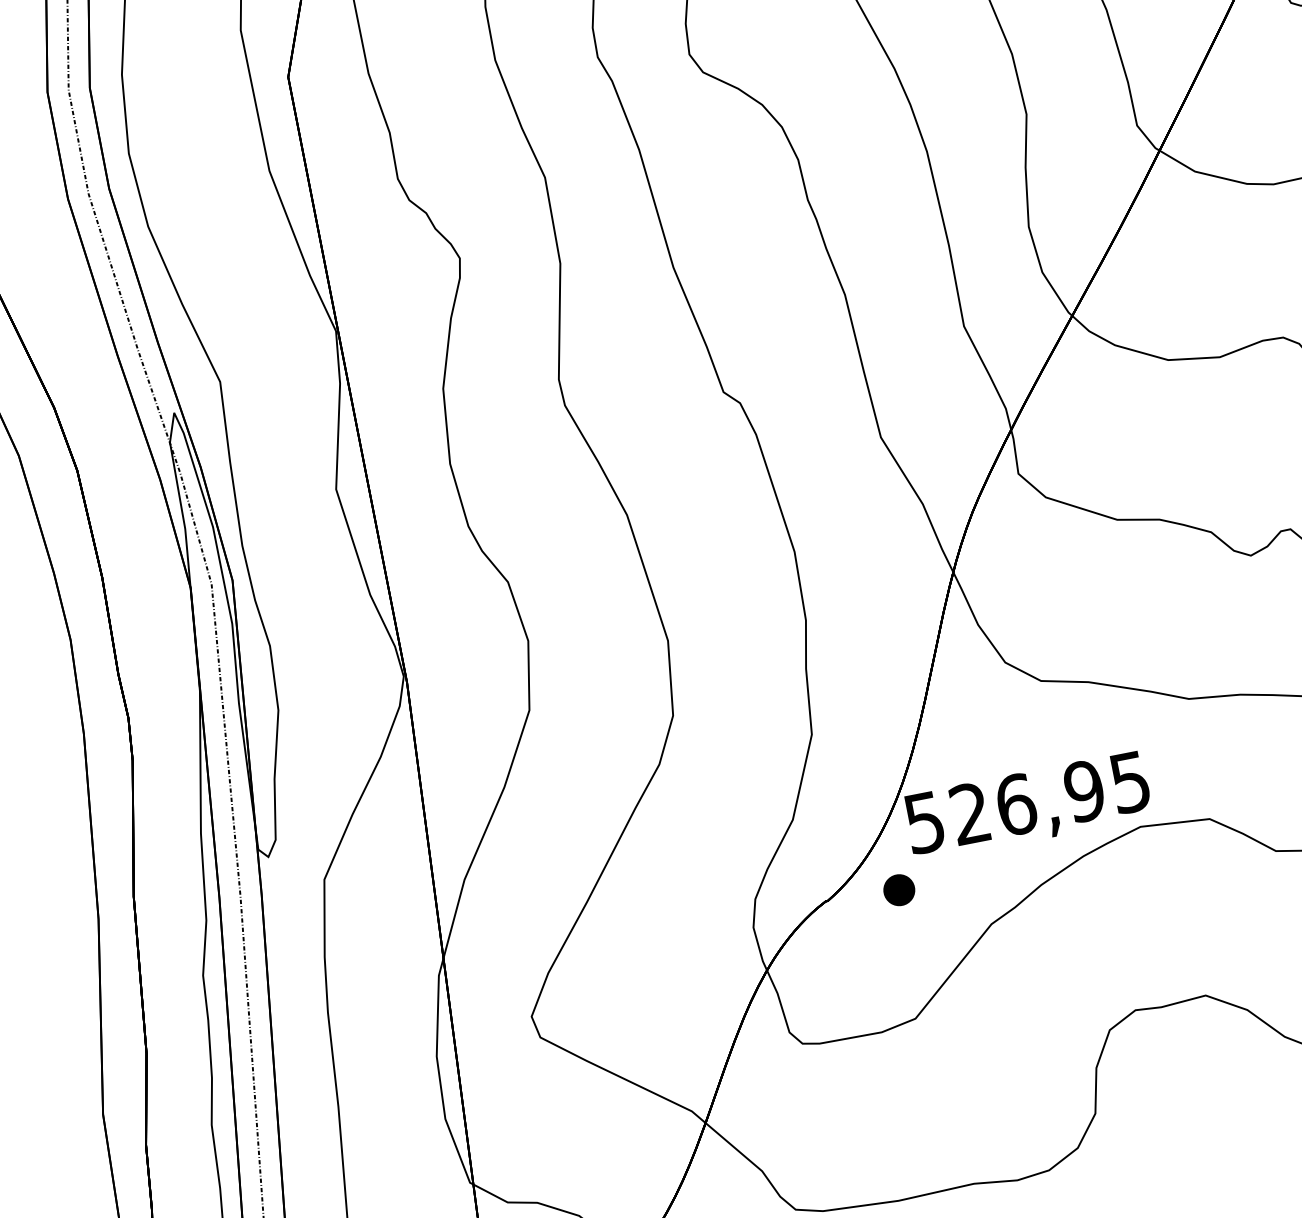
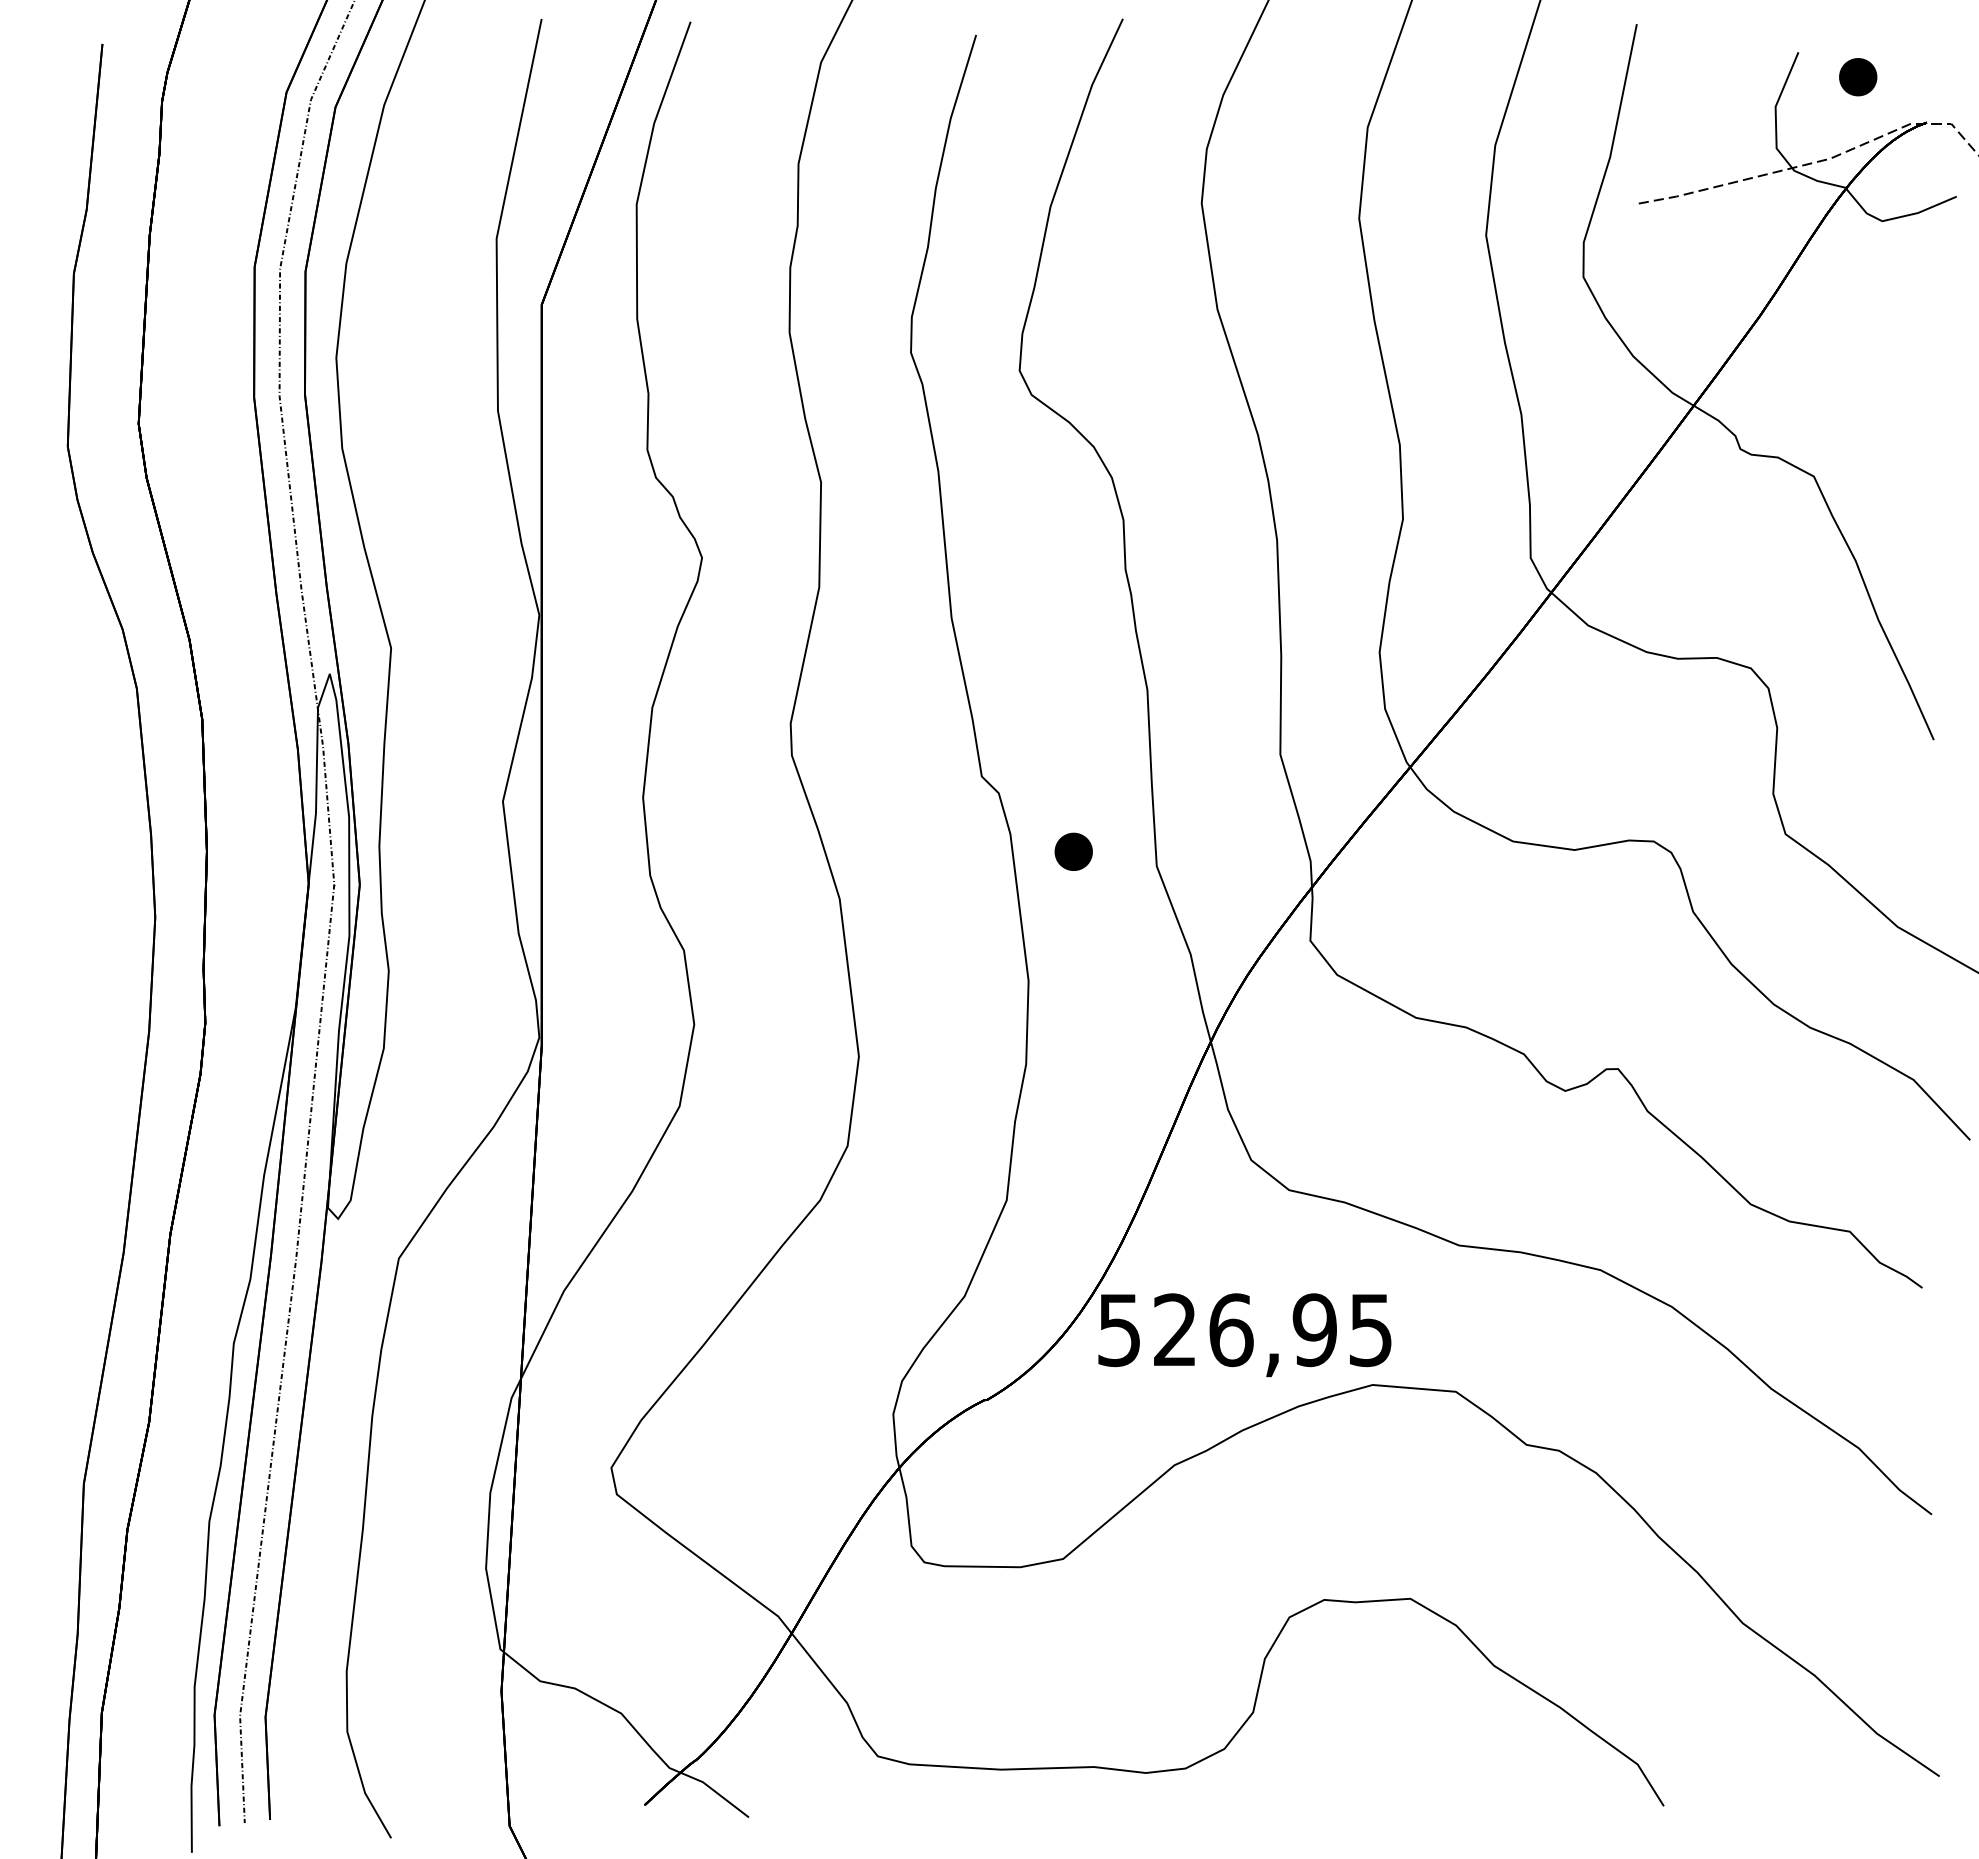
part: (899, 889) -> (1073, 851), moved

